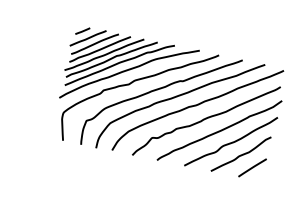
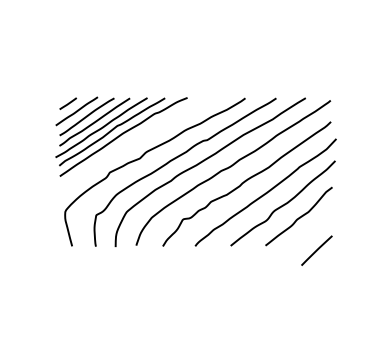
curve: (129, 70) -> (137, 140), removed
line: (252, 167) -> (316, 250), moved

